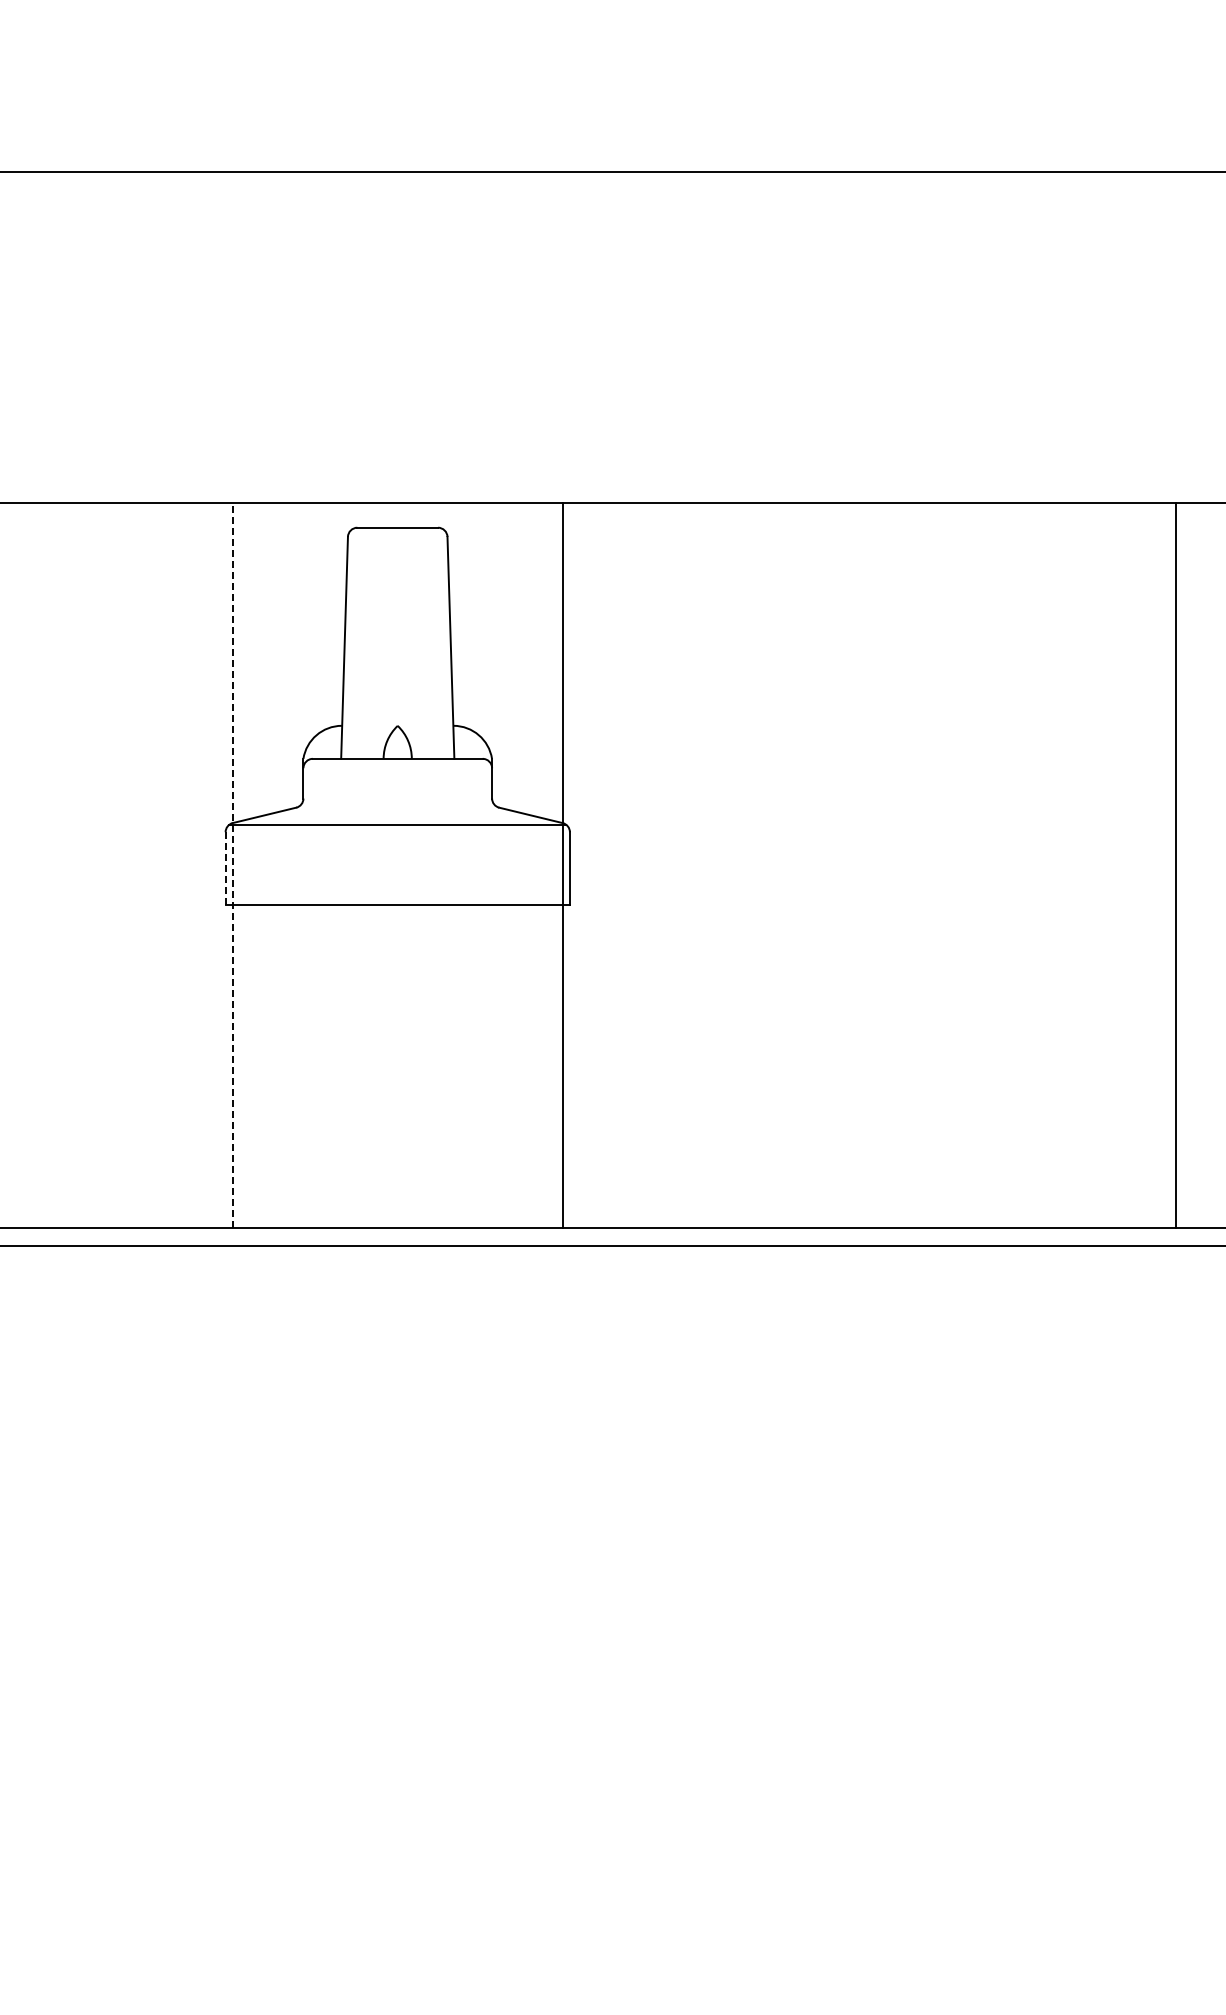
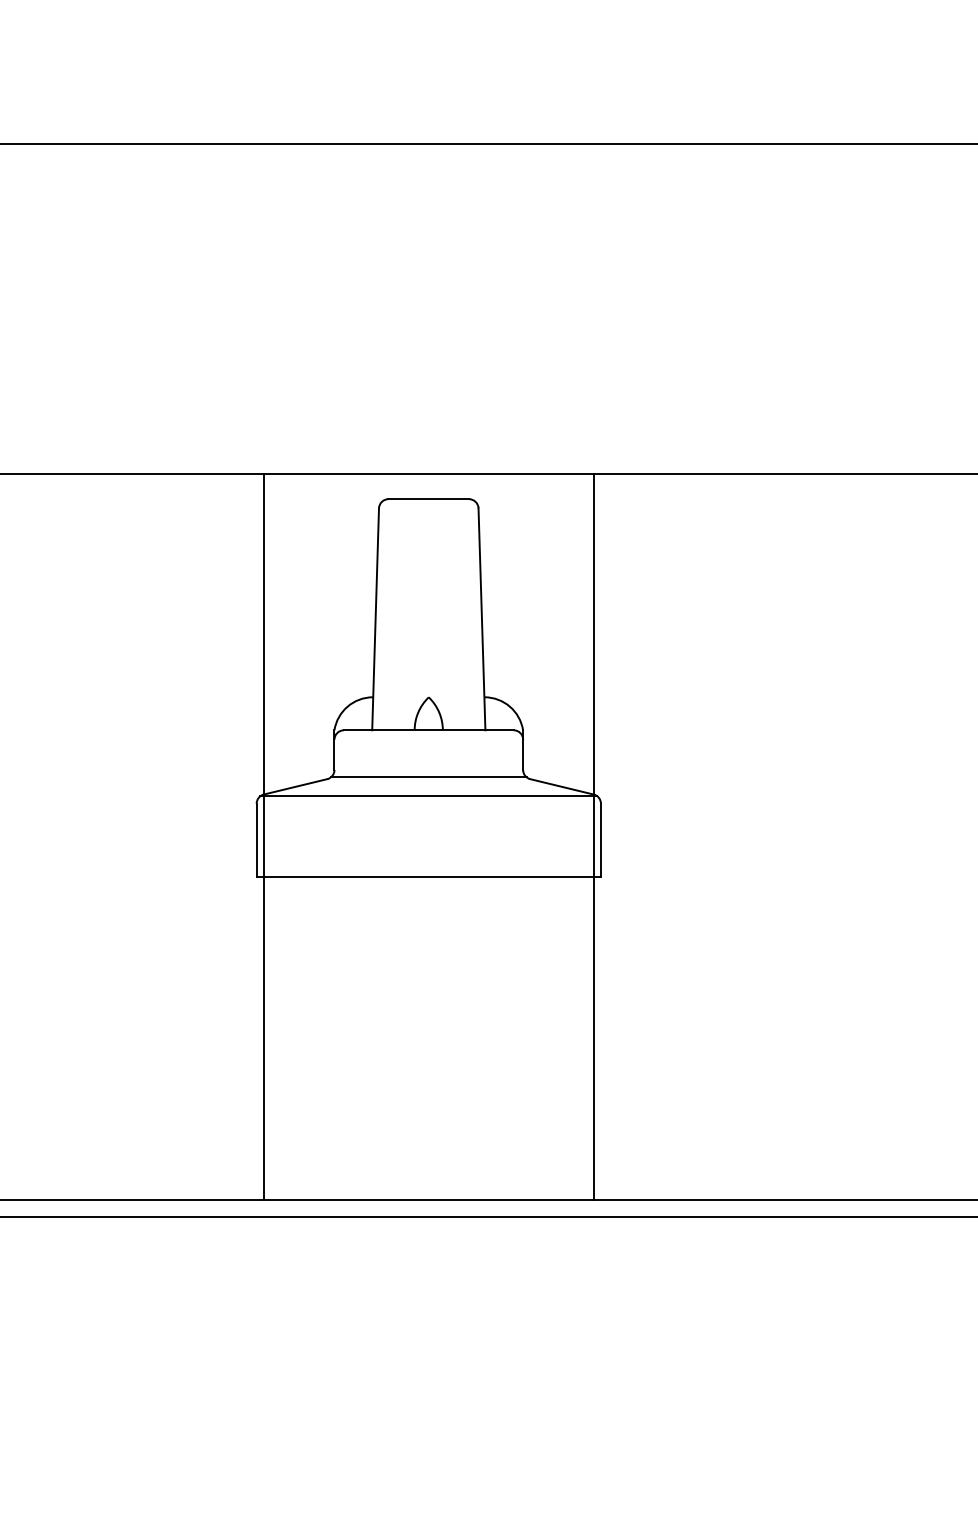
line: (397, 806) -> (428, 777), added
line: (232, 865) -> (263, 836), dashed -> solid
line: (225, 868) -> (256, 839), dashed -> solid

